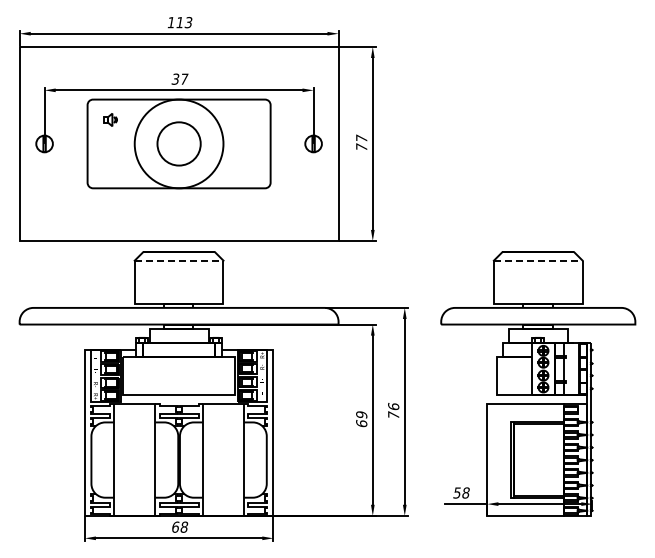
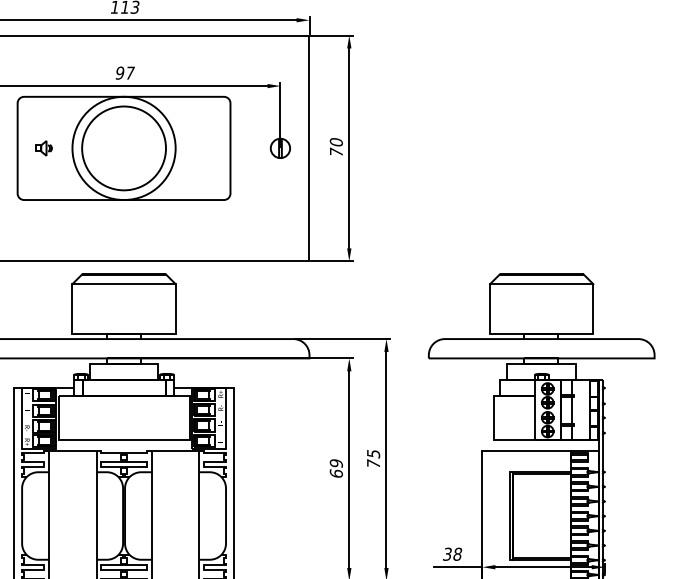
text: (175, 78) -> (119, 72), 37 -> 97
part: (110, 119) -> (44, 147), moved
text: (361, 138) -> (336, 142), 77 -> 70
circle: (179, 143) -> (124, 147), size x1.67
line: (179, 260) -> (124, 283), dashed -> solid
line: (538, 260) -> (541, 283), dashed -> solid
text: (393, 406) -> (373, 453), 76 -> 75
text: (457, 492) -> (447, 553), 58 -> 38

